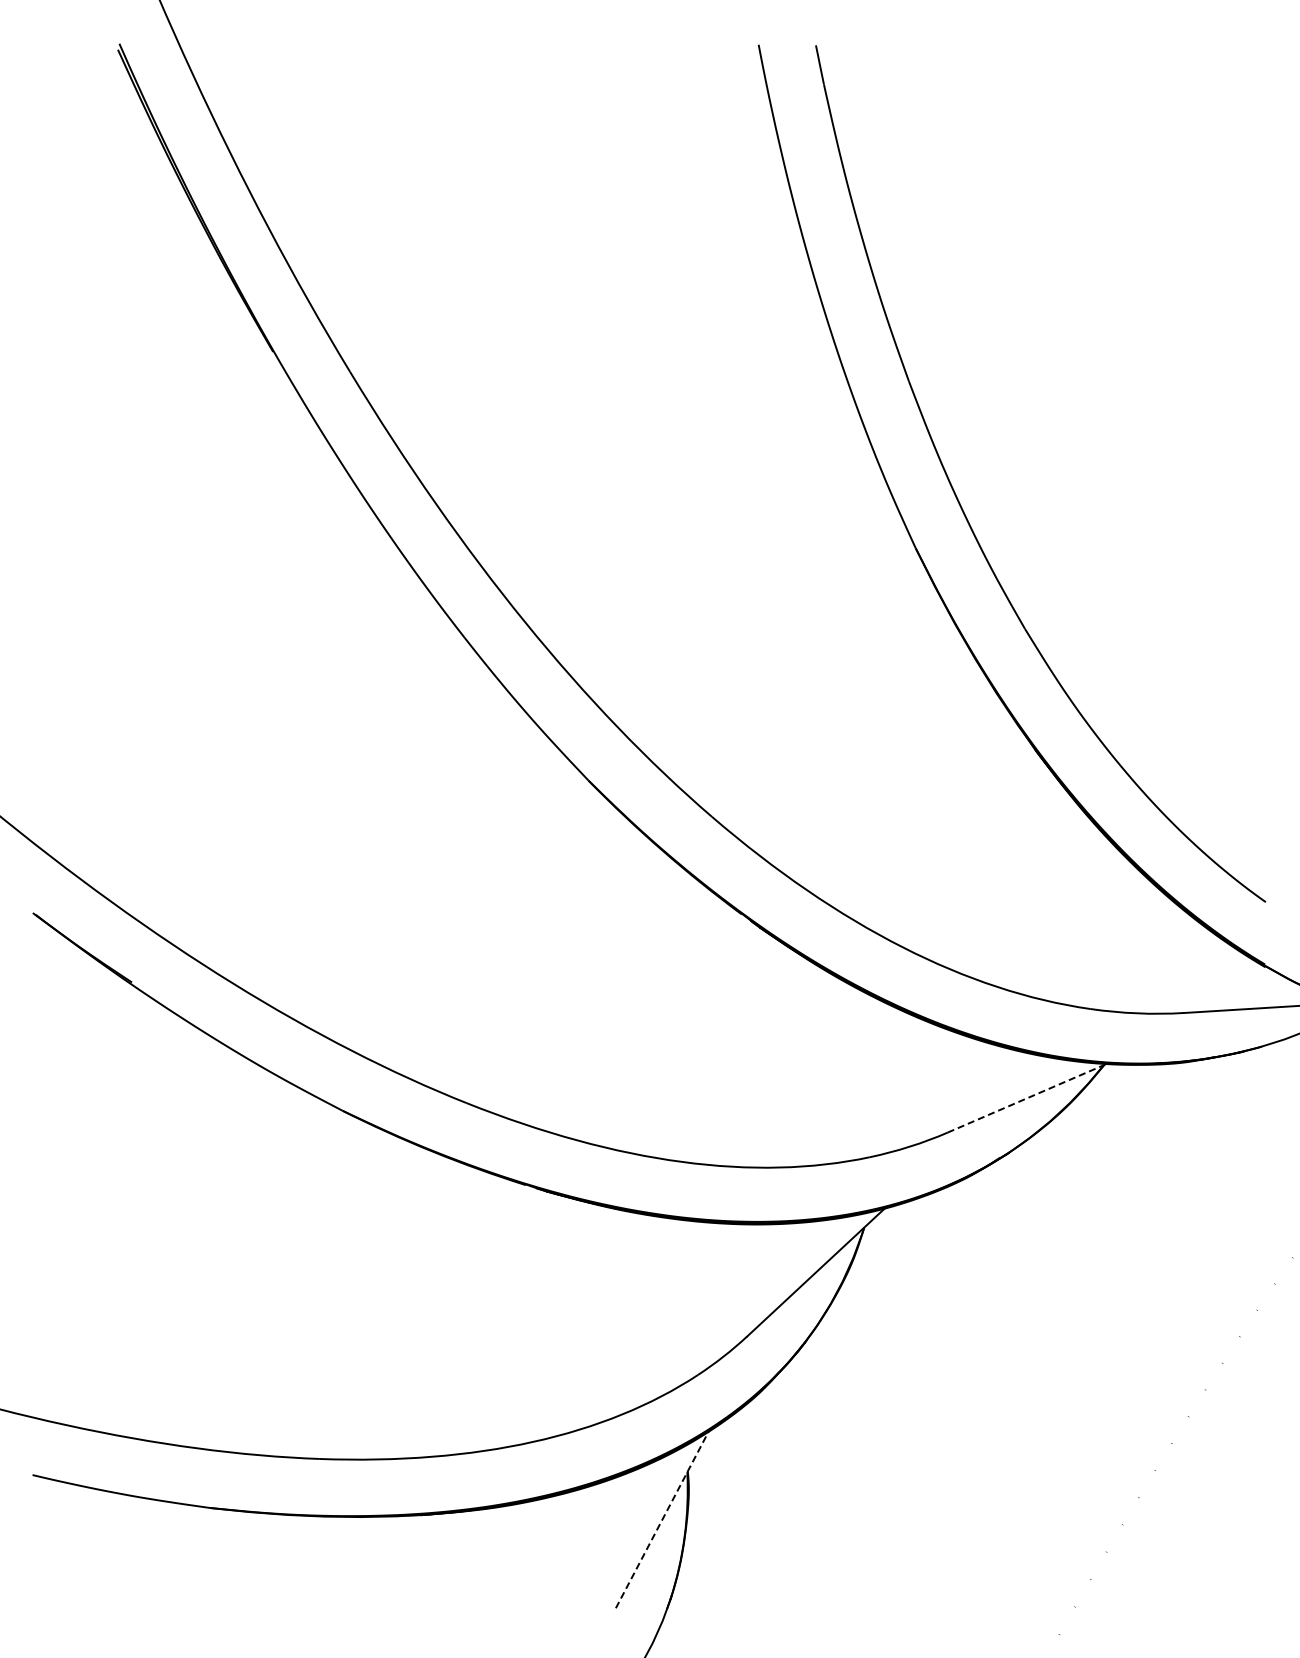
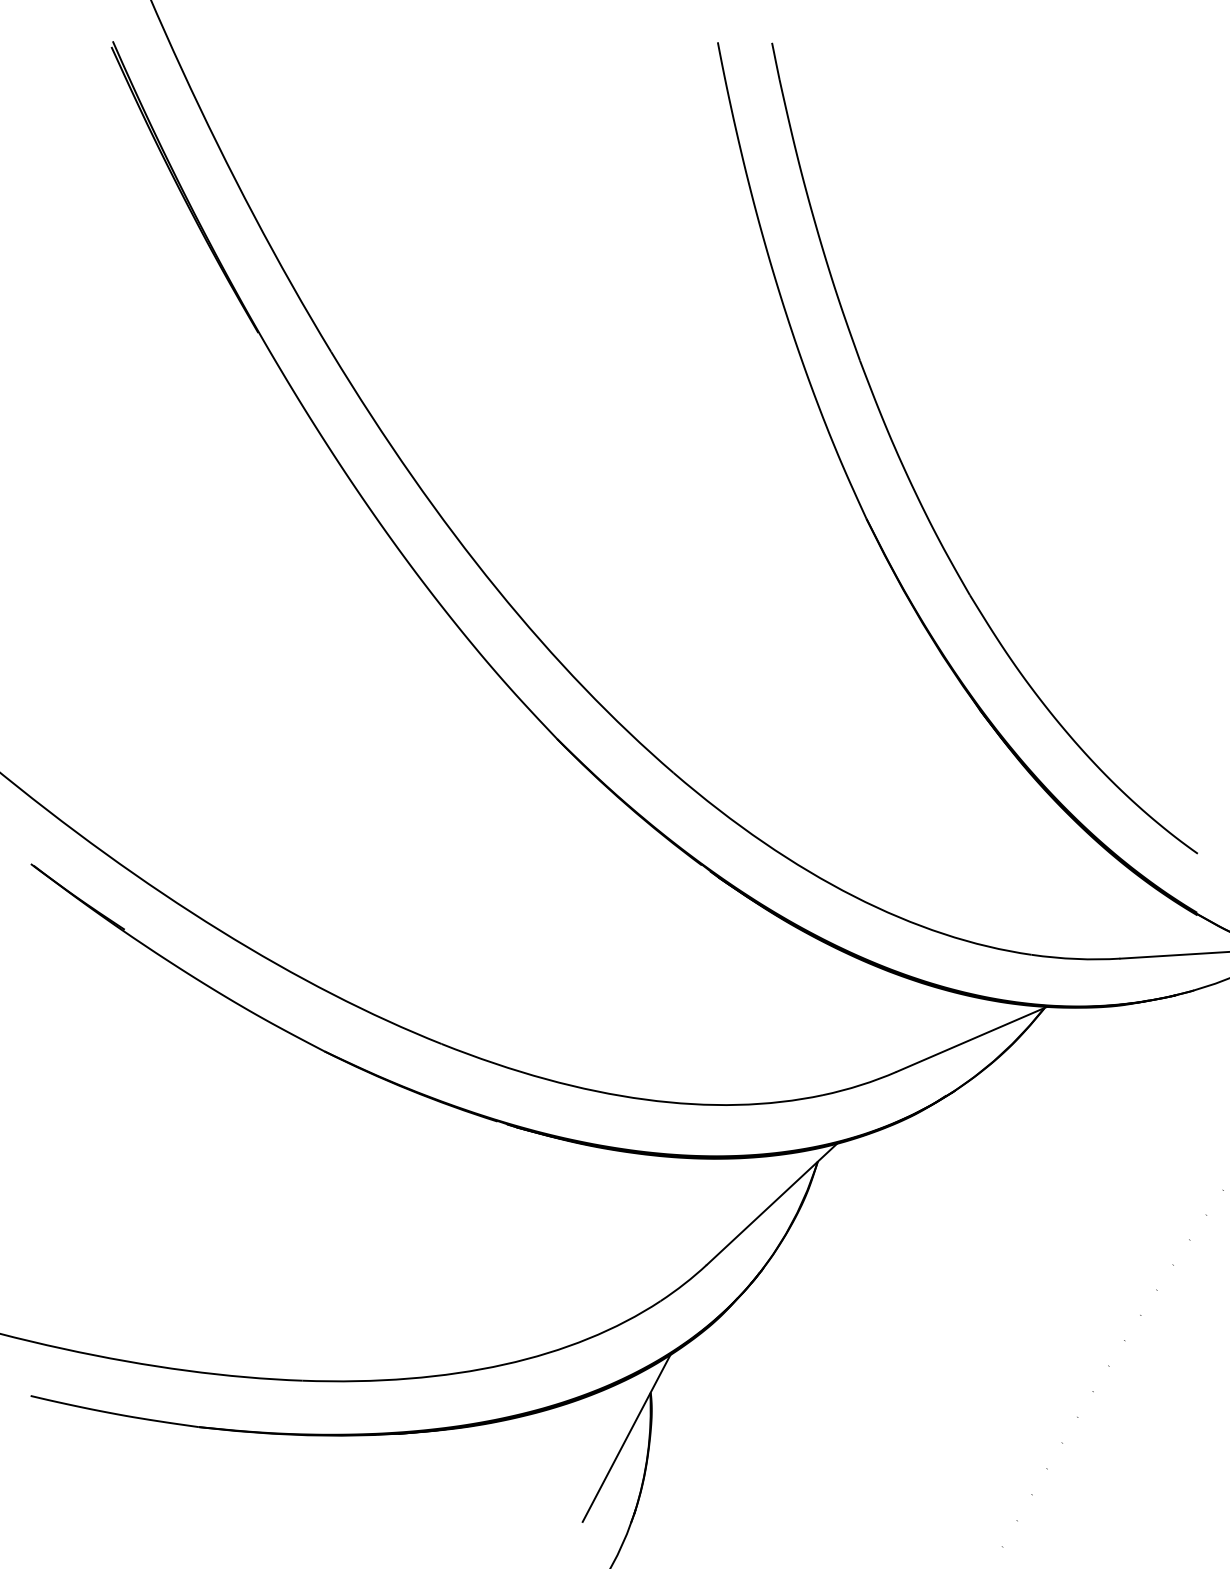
line: (1028, 1097) -> (973, 1038), dashed -> solid
line: (662, 1518) -> (626, 1437), dashed -> solid

